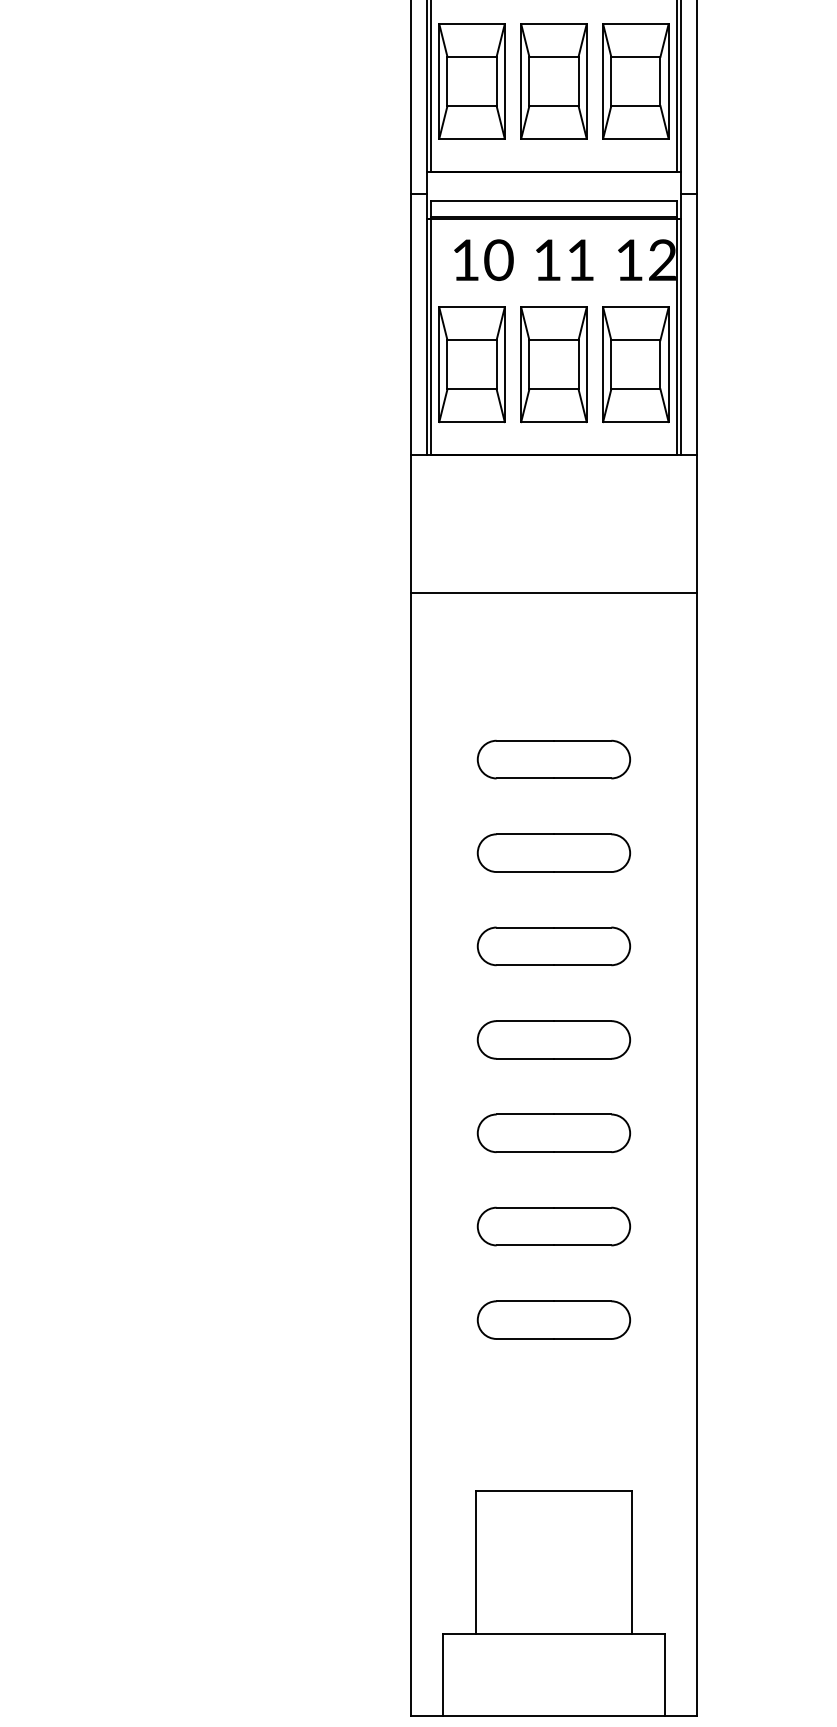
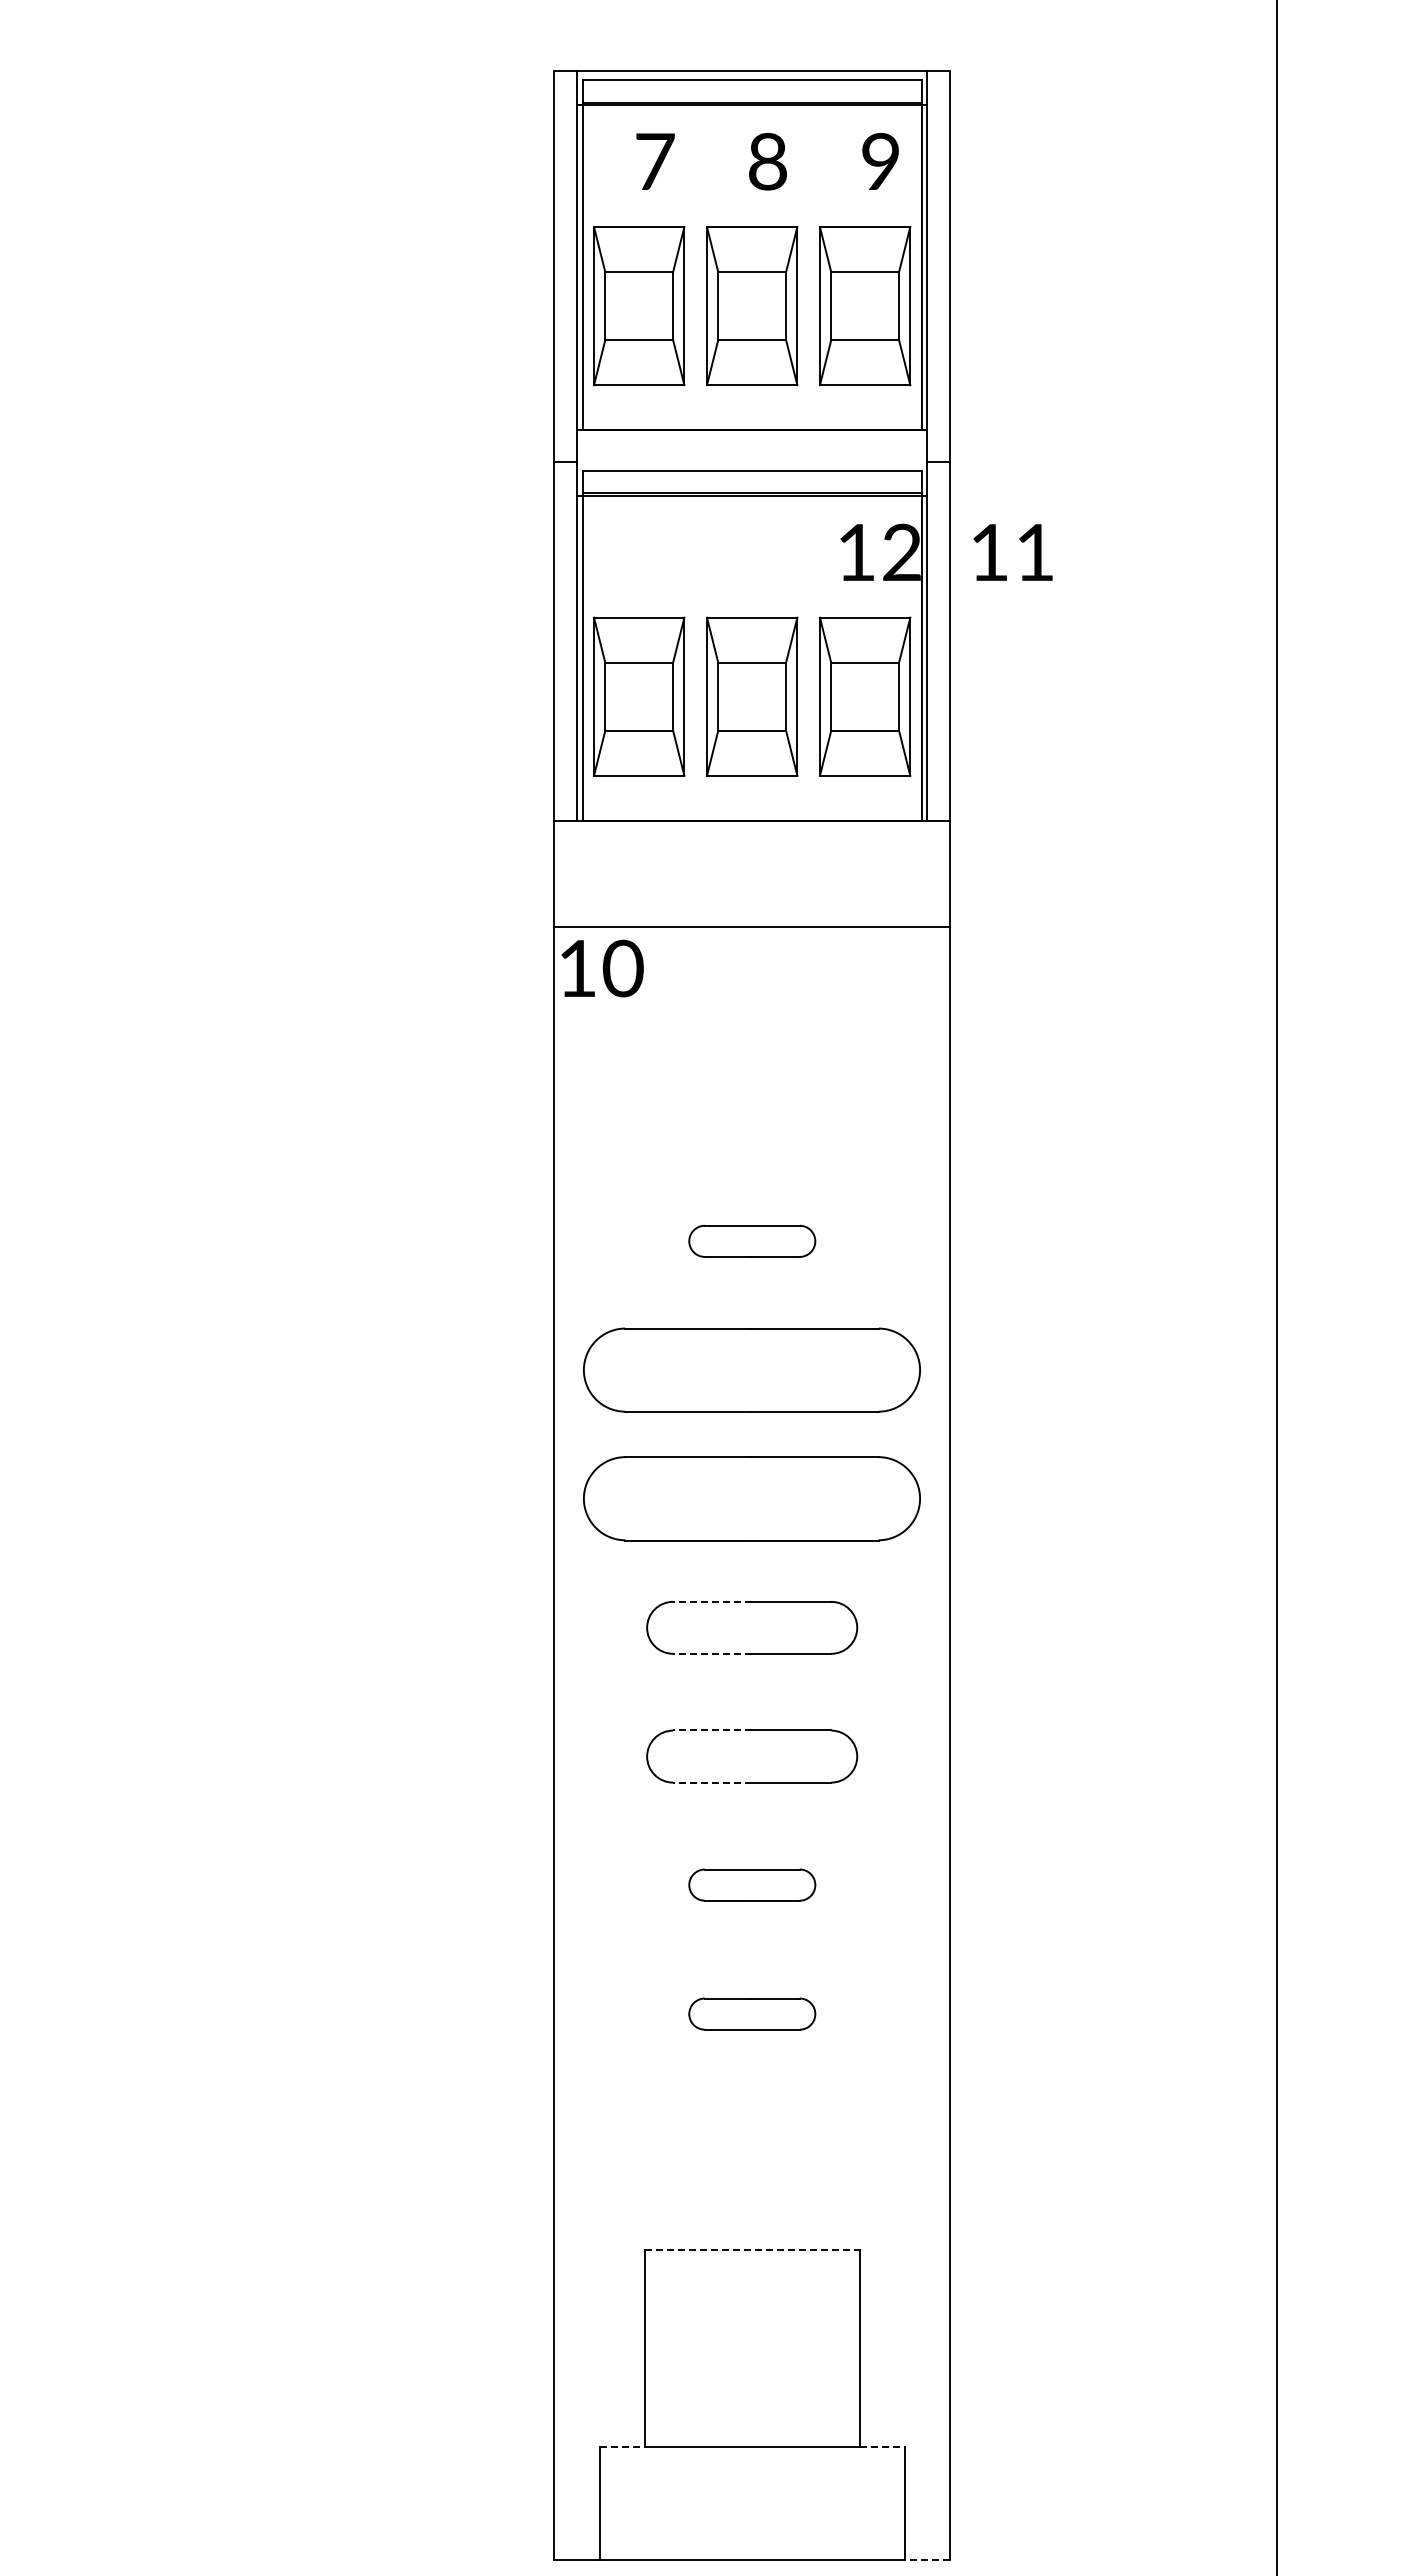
text: (483, 260) -> (602, 968), moved
text: (564, 260) -> (1012, 552), moved
line: (553, 593) -> (751, 927), moved
part: (554, 759) -> (752, 1241), size x0.6
part: (554, 853) -> (752, 1370), size x1.6
part: (554, 946) -> (752, 1498), size x1.6
line: (525, 1020) -> (712, 1601), solid -> dashed
line: (525, 1058) -> (712, 1653), solid -> dashed
line: (525, 1114) -> (712, 1730), solid -> dashed
line: (525, 1152) -> (712, 1782), solid -> dashed
part: (554, 1226) -> (752, 1884), size x0.6
part: (554, 1319) -> (752, 2013), size x0.6
line: (554, 1491) -> (752, 2250), solid -> dashed
line: (459, 1633) -> (622, 2446), solid -> dashed
line: (648, 1633) -> (882, 2446), solid -> dashed
line: (681, 1715) -> (927, 2559), solid -> dashed

